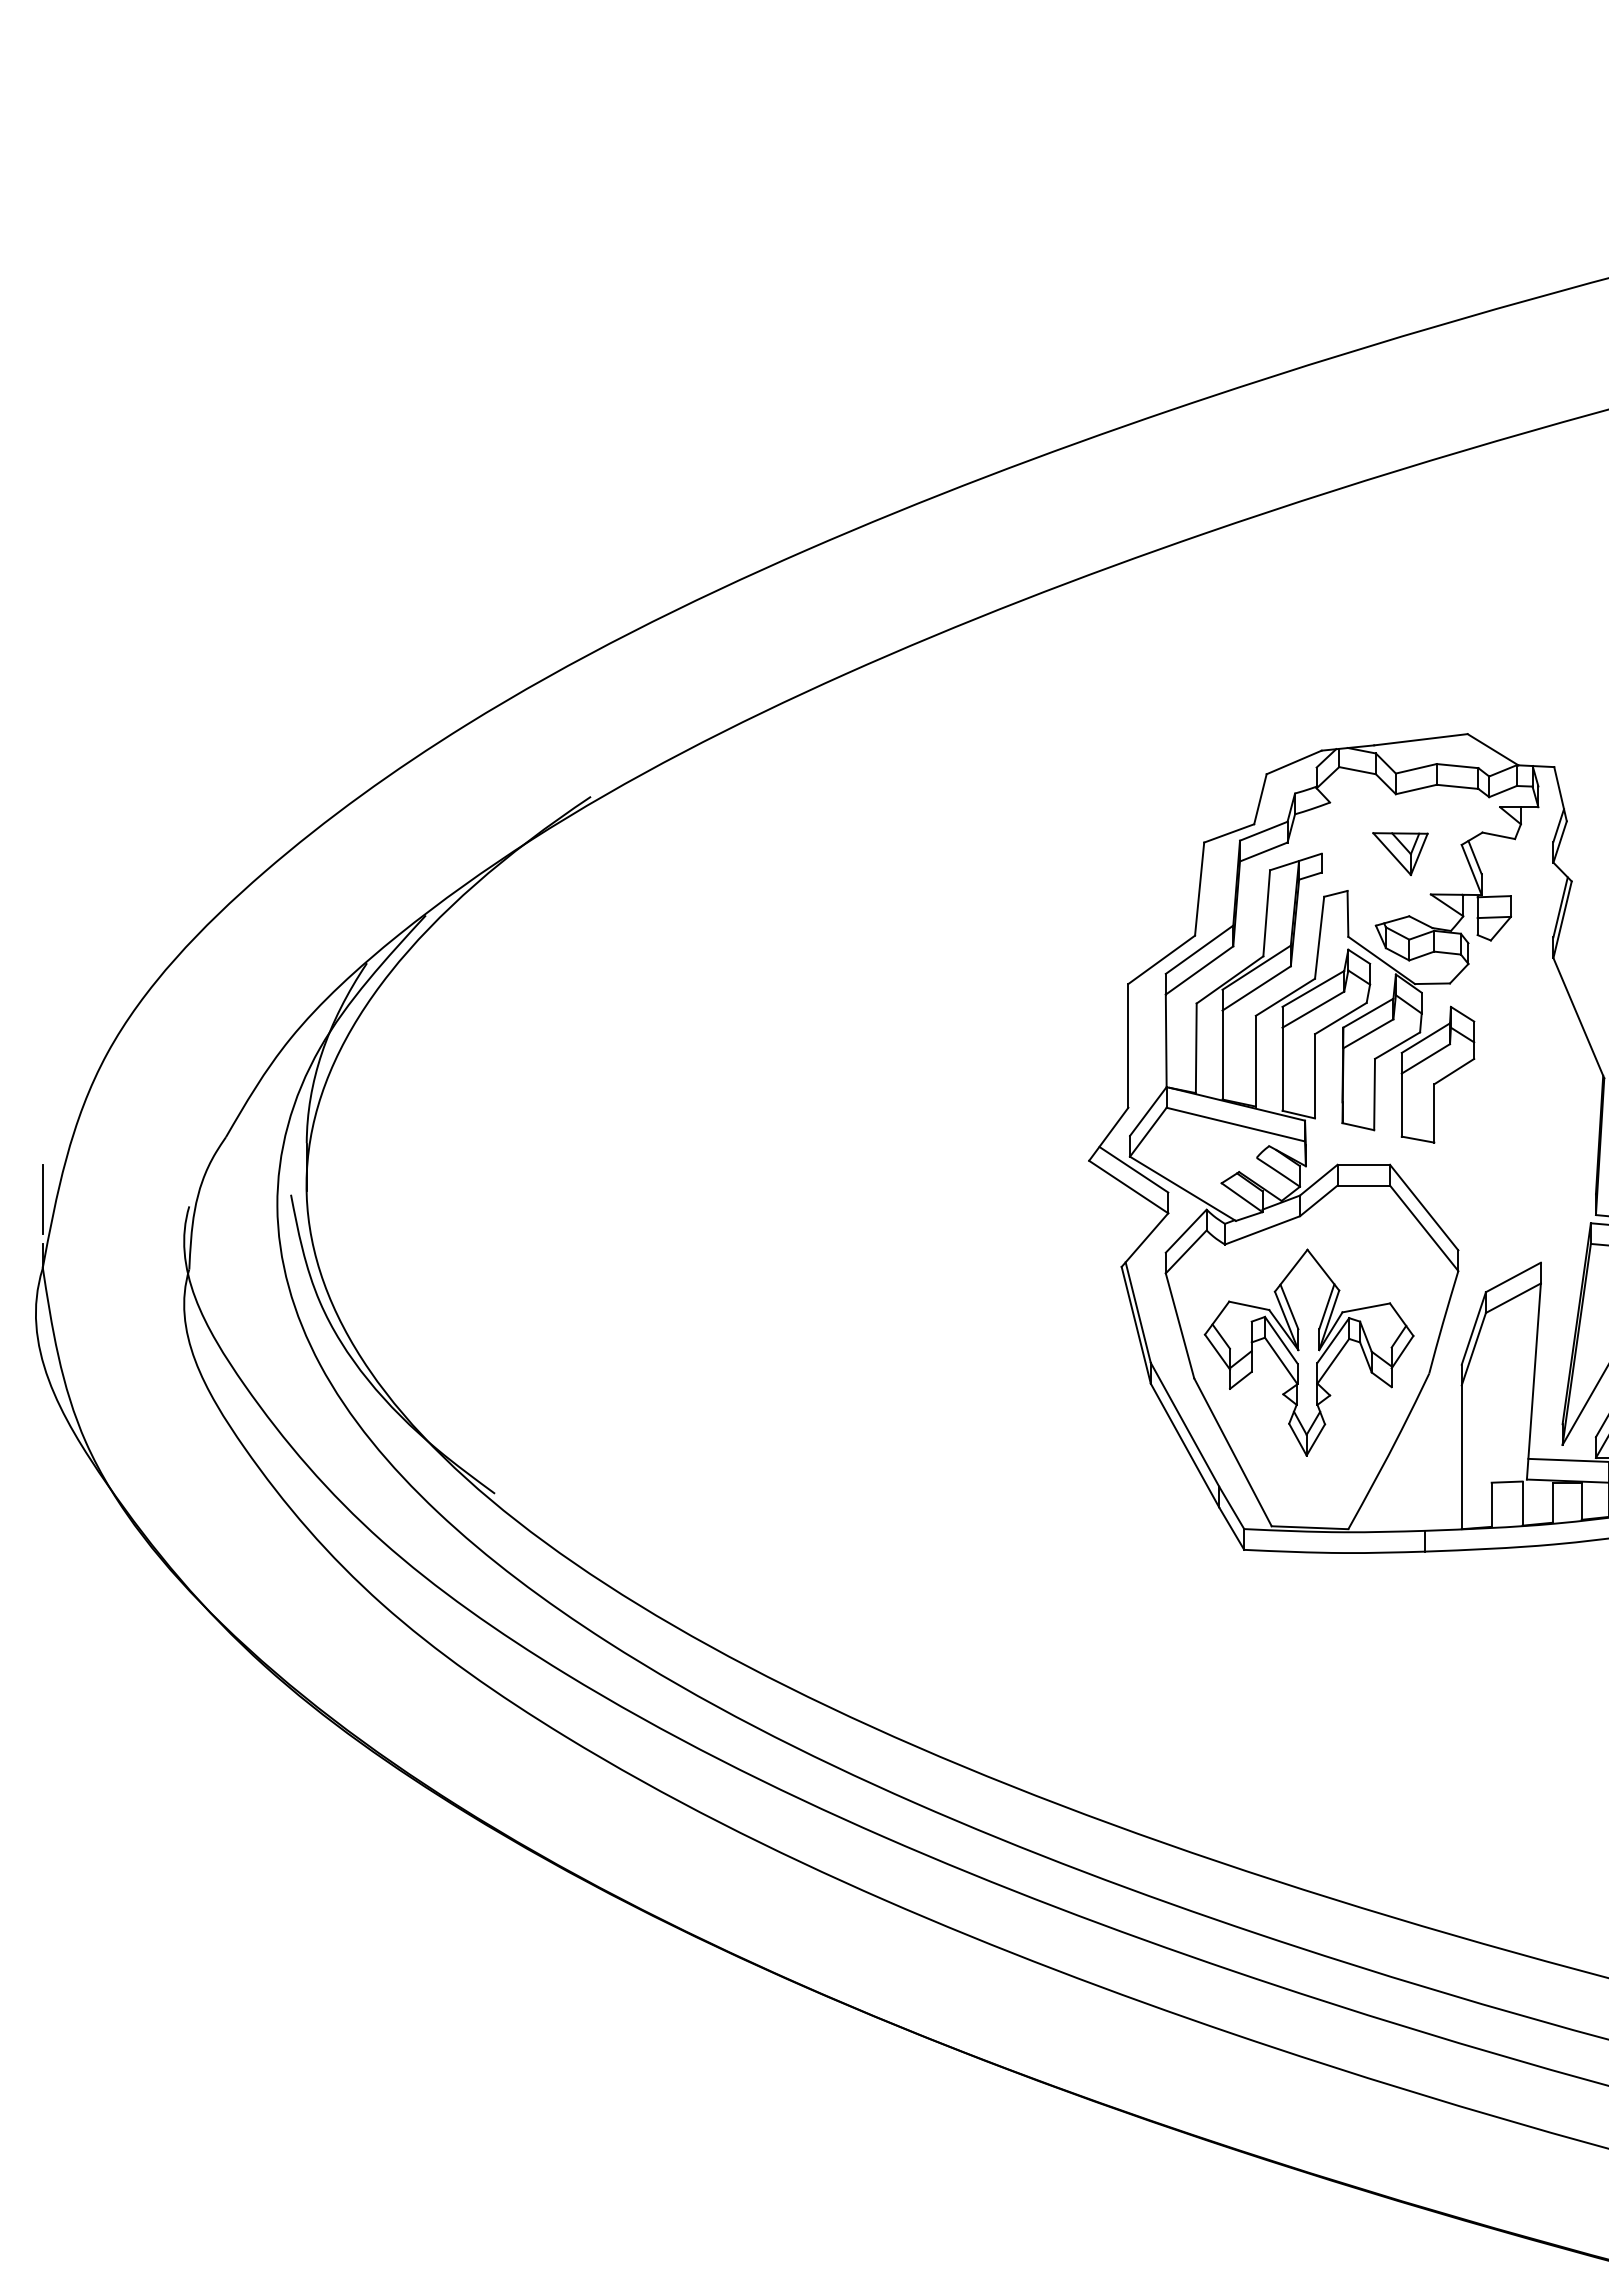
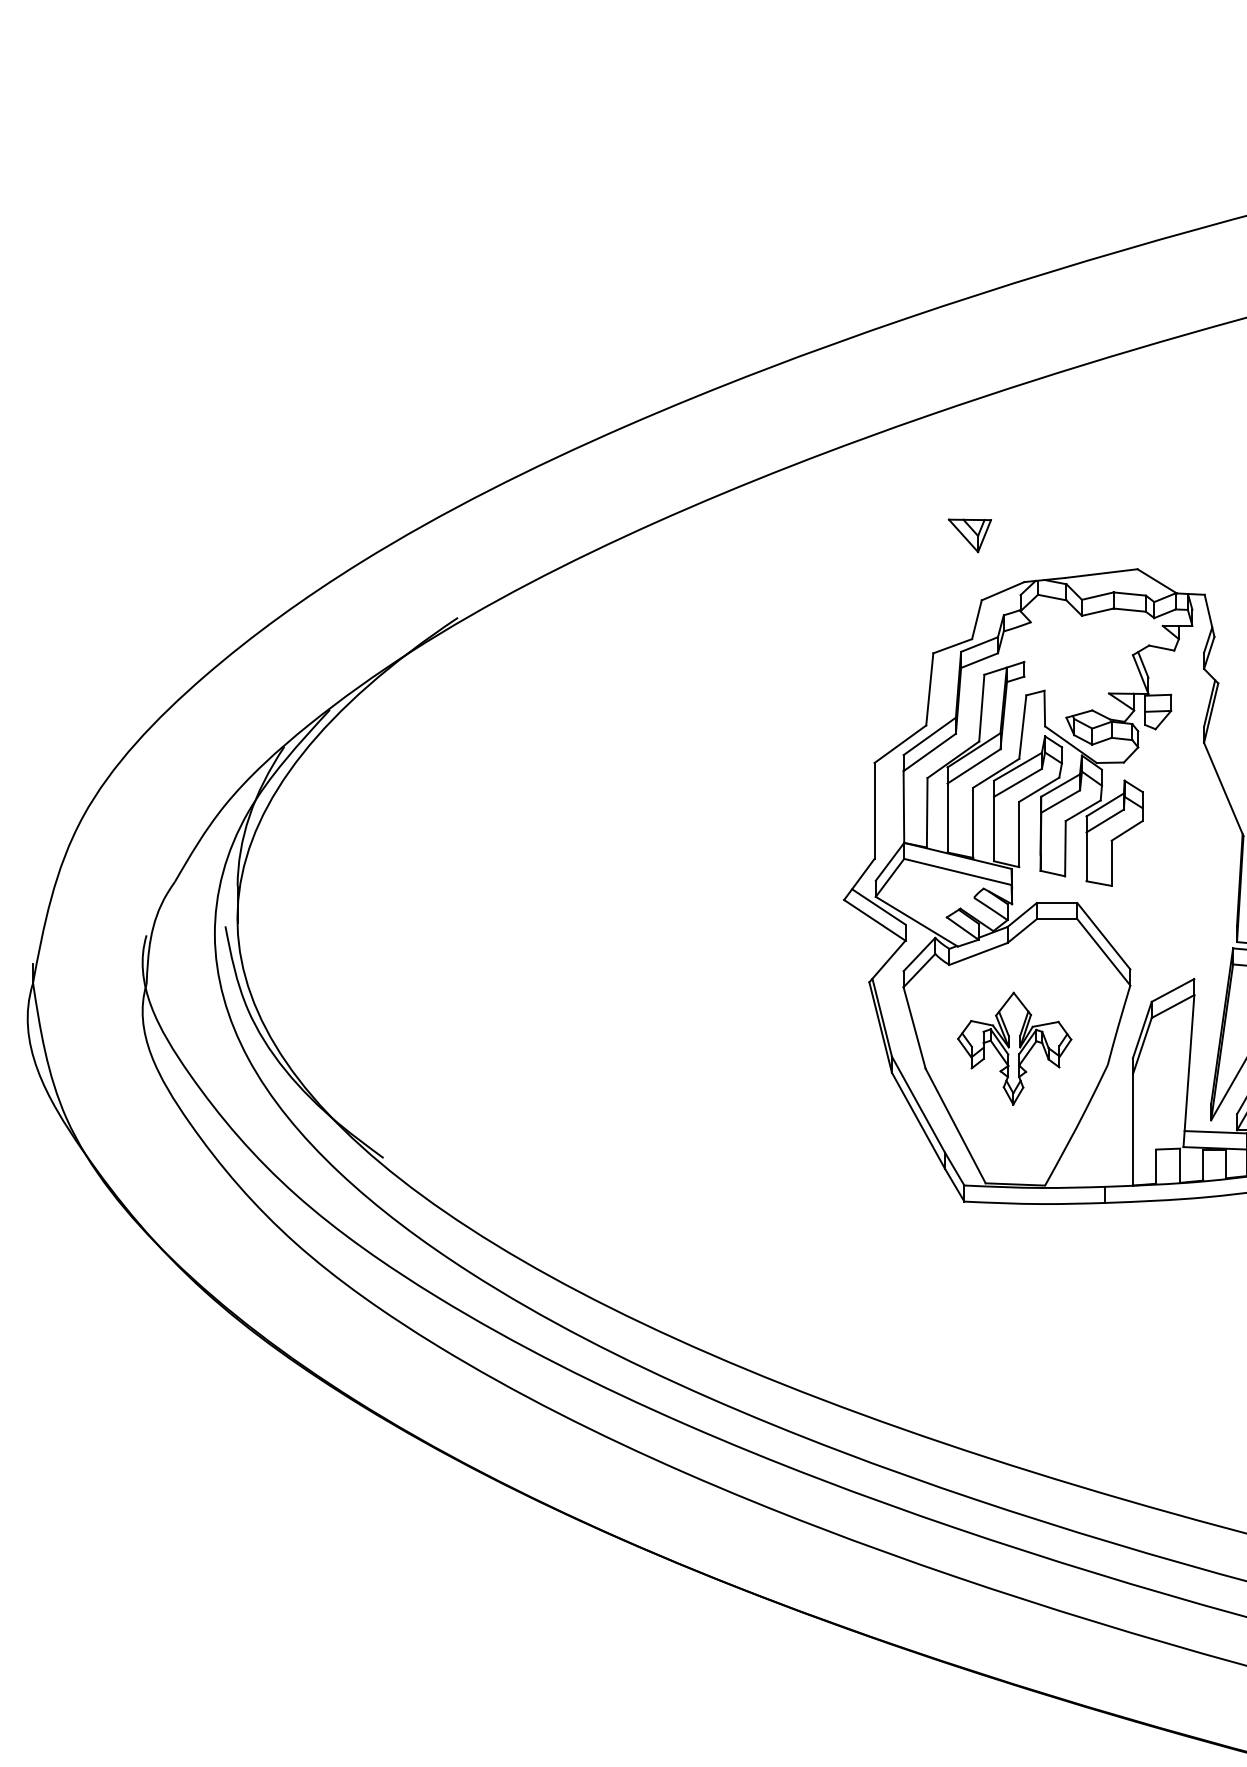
part: (1400, 853) -> (970, 535), moved
line: (42, 1199) -> (32, 930), removed
part: (1308, 1352) -> (1014, 1048), size x0.7

